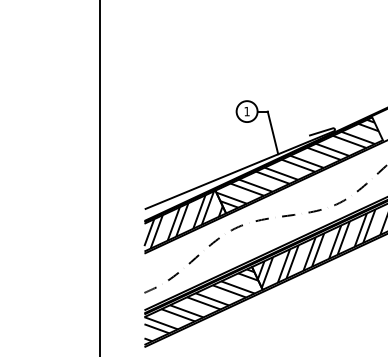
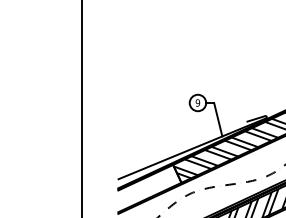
text: (246, 111) -> (197, 102), 1 -> 9
hatch: (183, 219) -> (148, 187), removed

